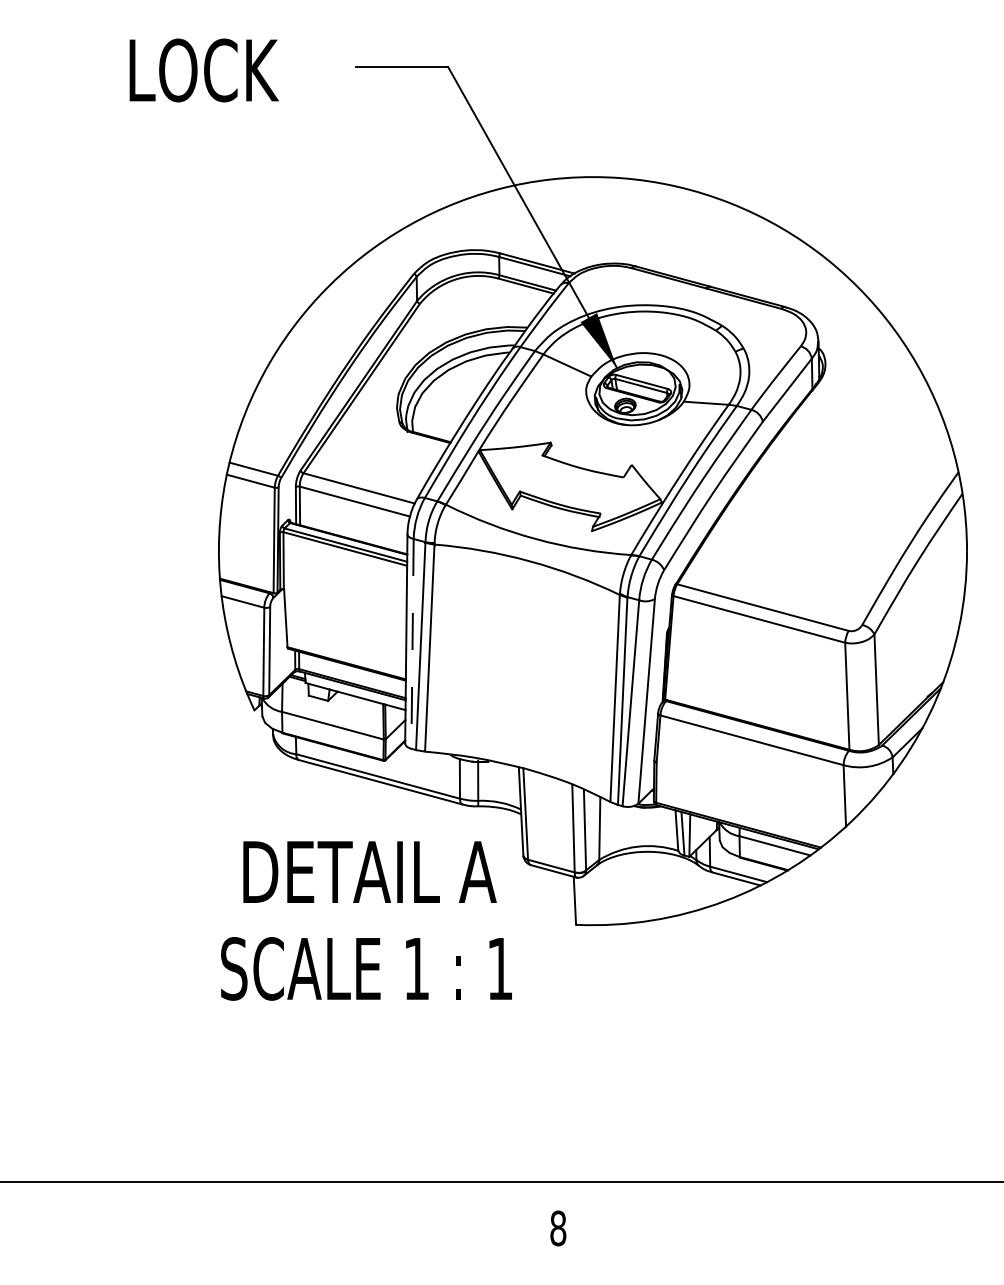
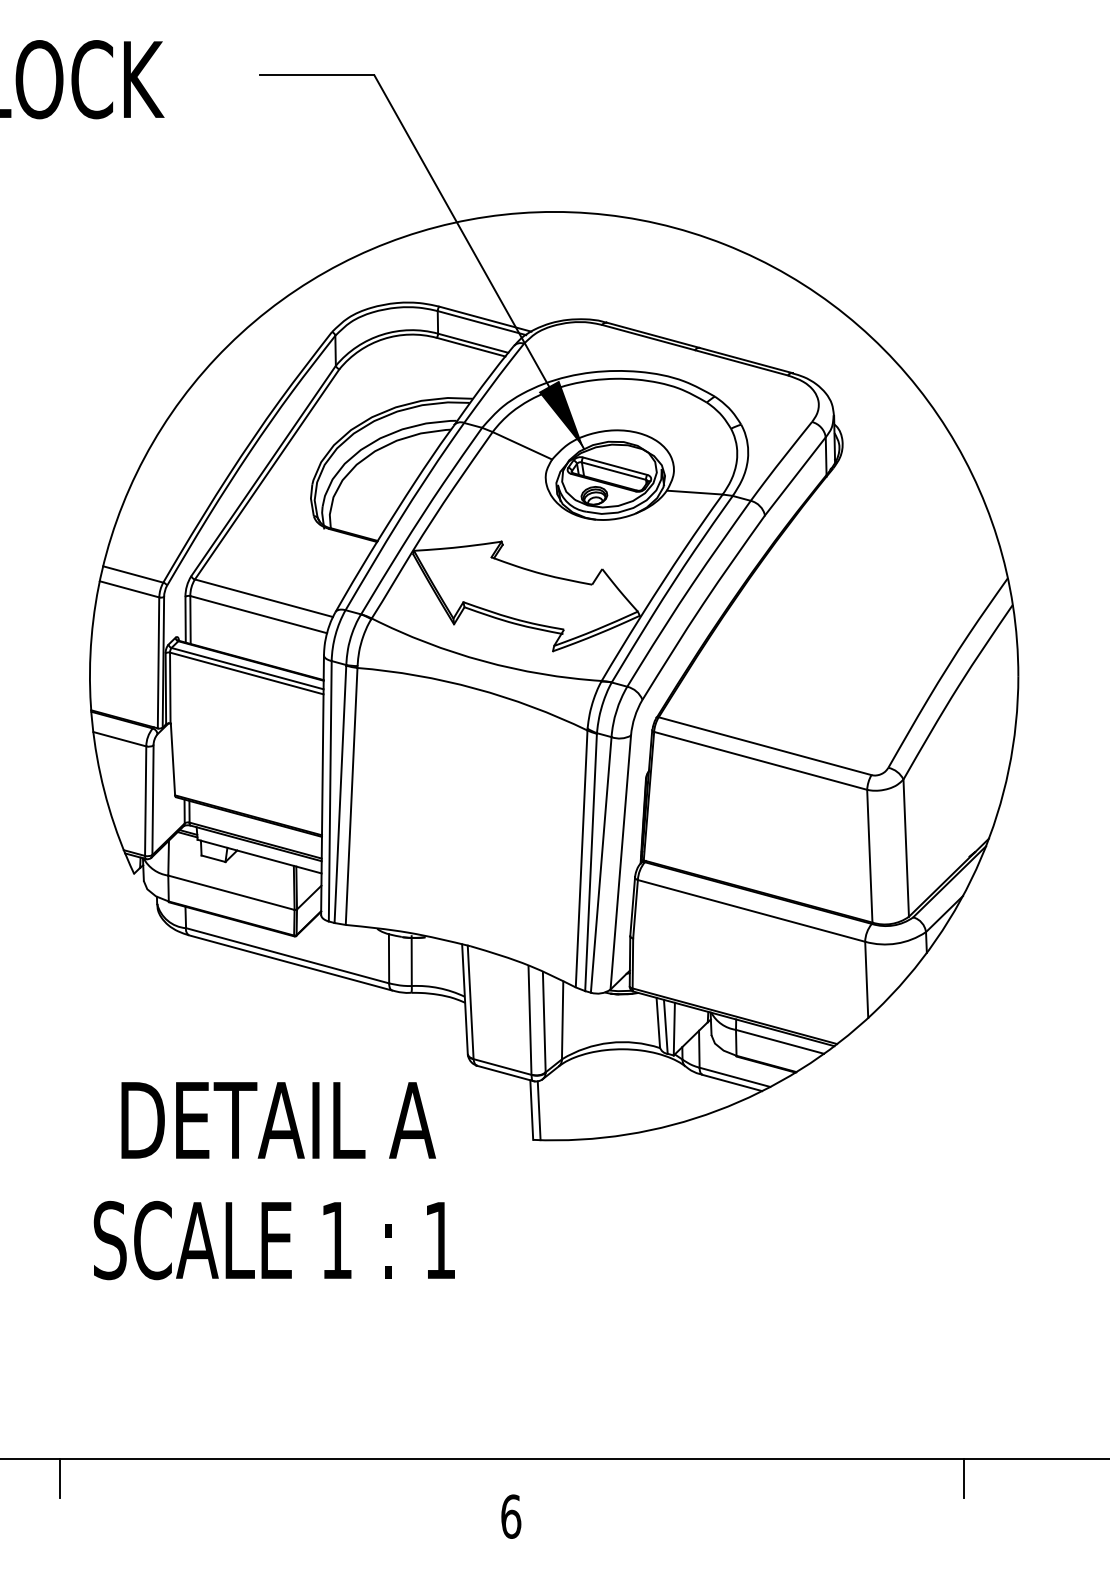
line: (412, 643) -> (330, 790), dashed -> solid
line: (580, 901) -> (538, 1110), added
text: (366, 920) -> (274, 1180), moved
line: (194, 1197) -> (59, 1478), added
line: (923, 1197) -> (964, 1478), added
text: (558, 1228) -> (511, 1516), 8 -> 6

